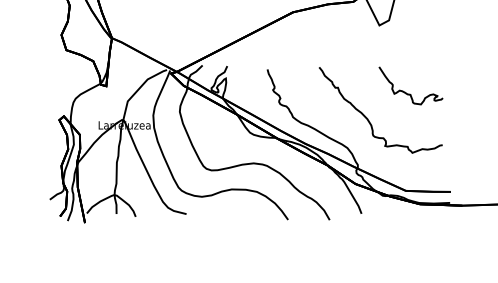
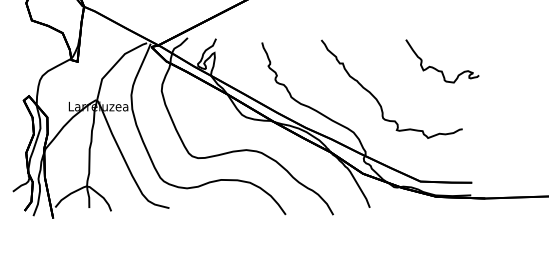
curve: (405, 91) -> (436, 67), moved

